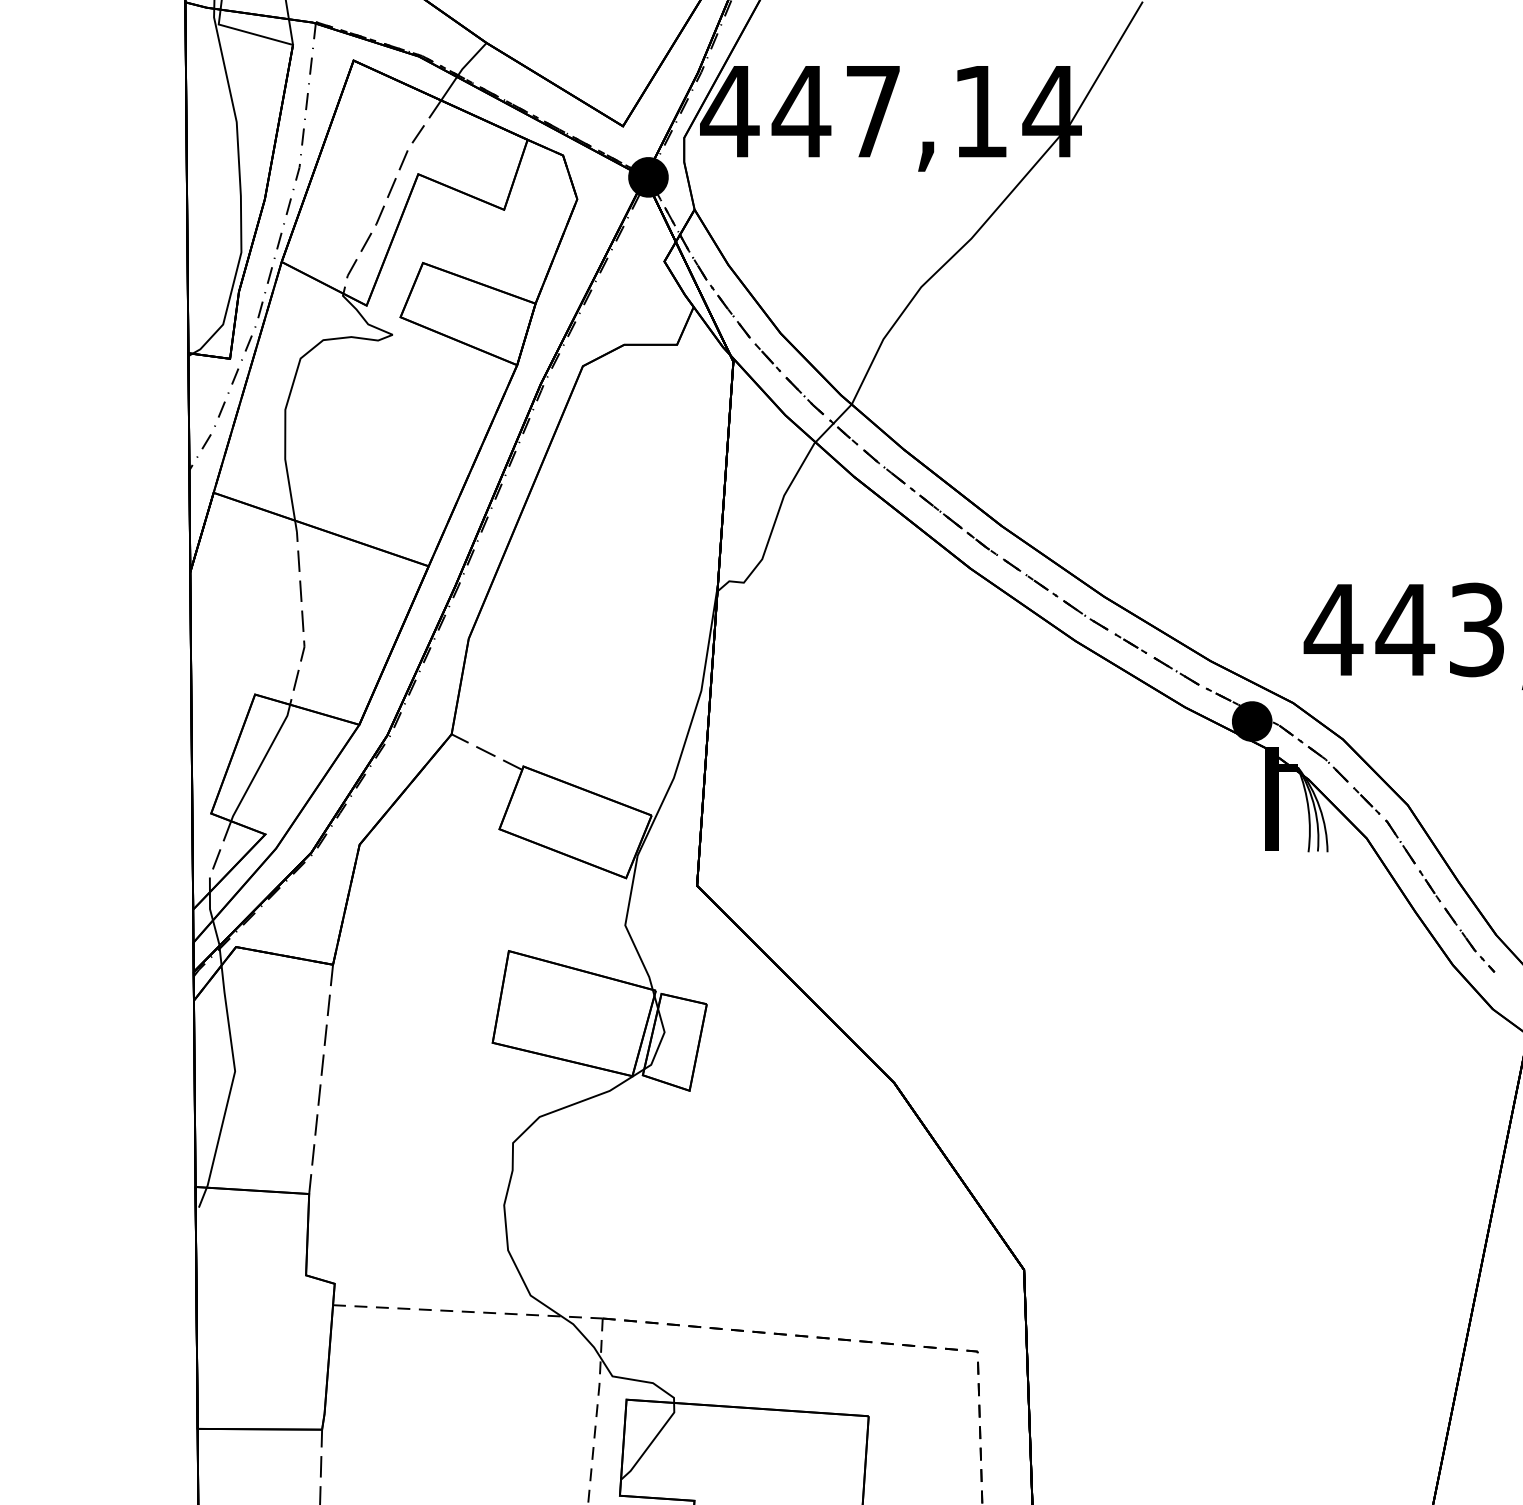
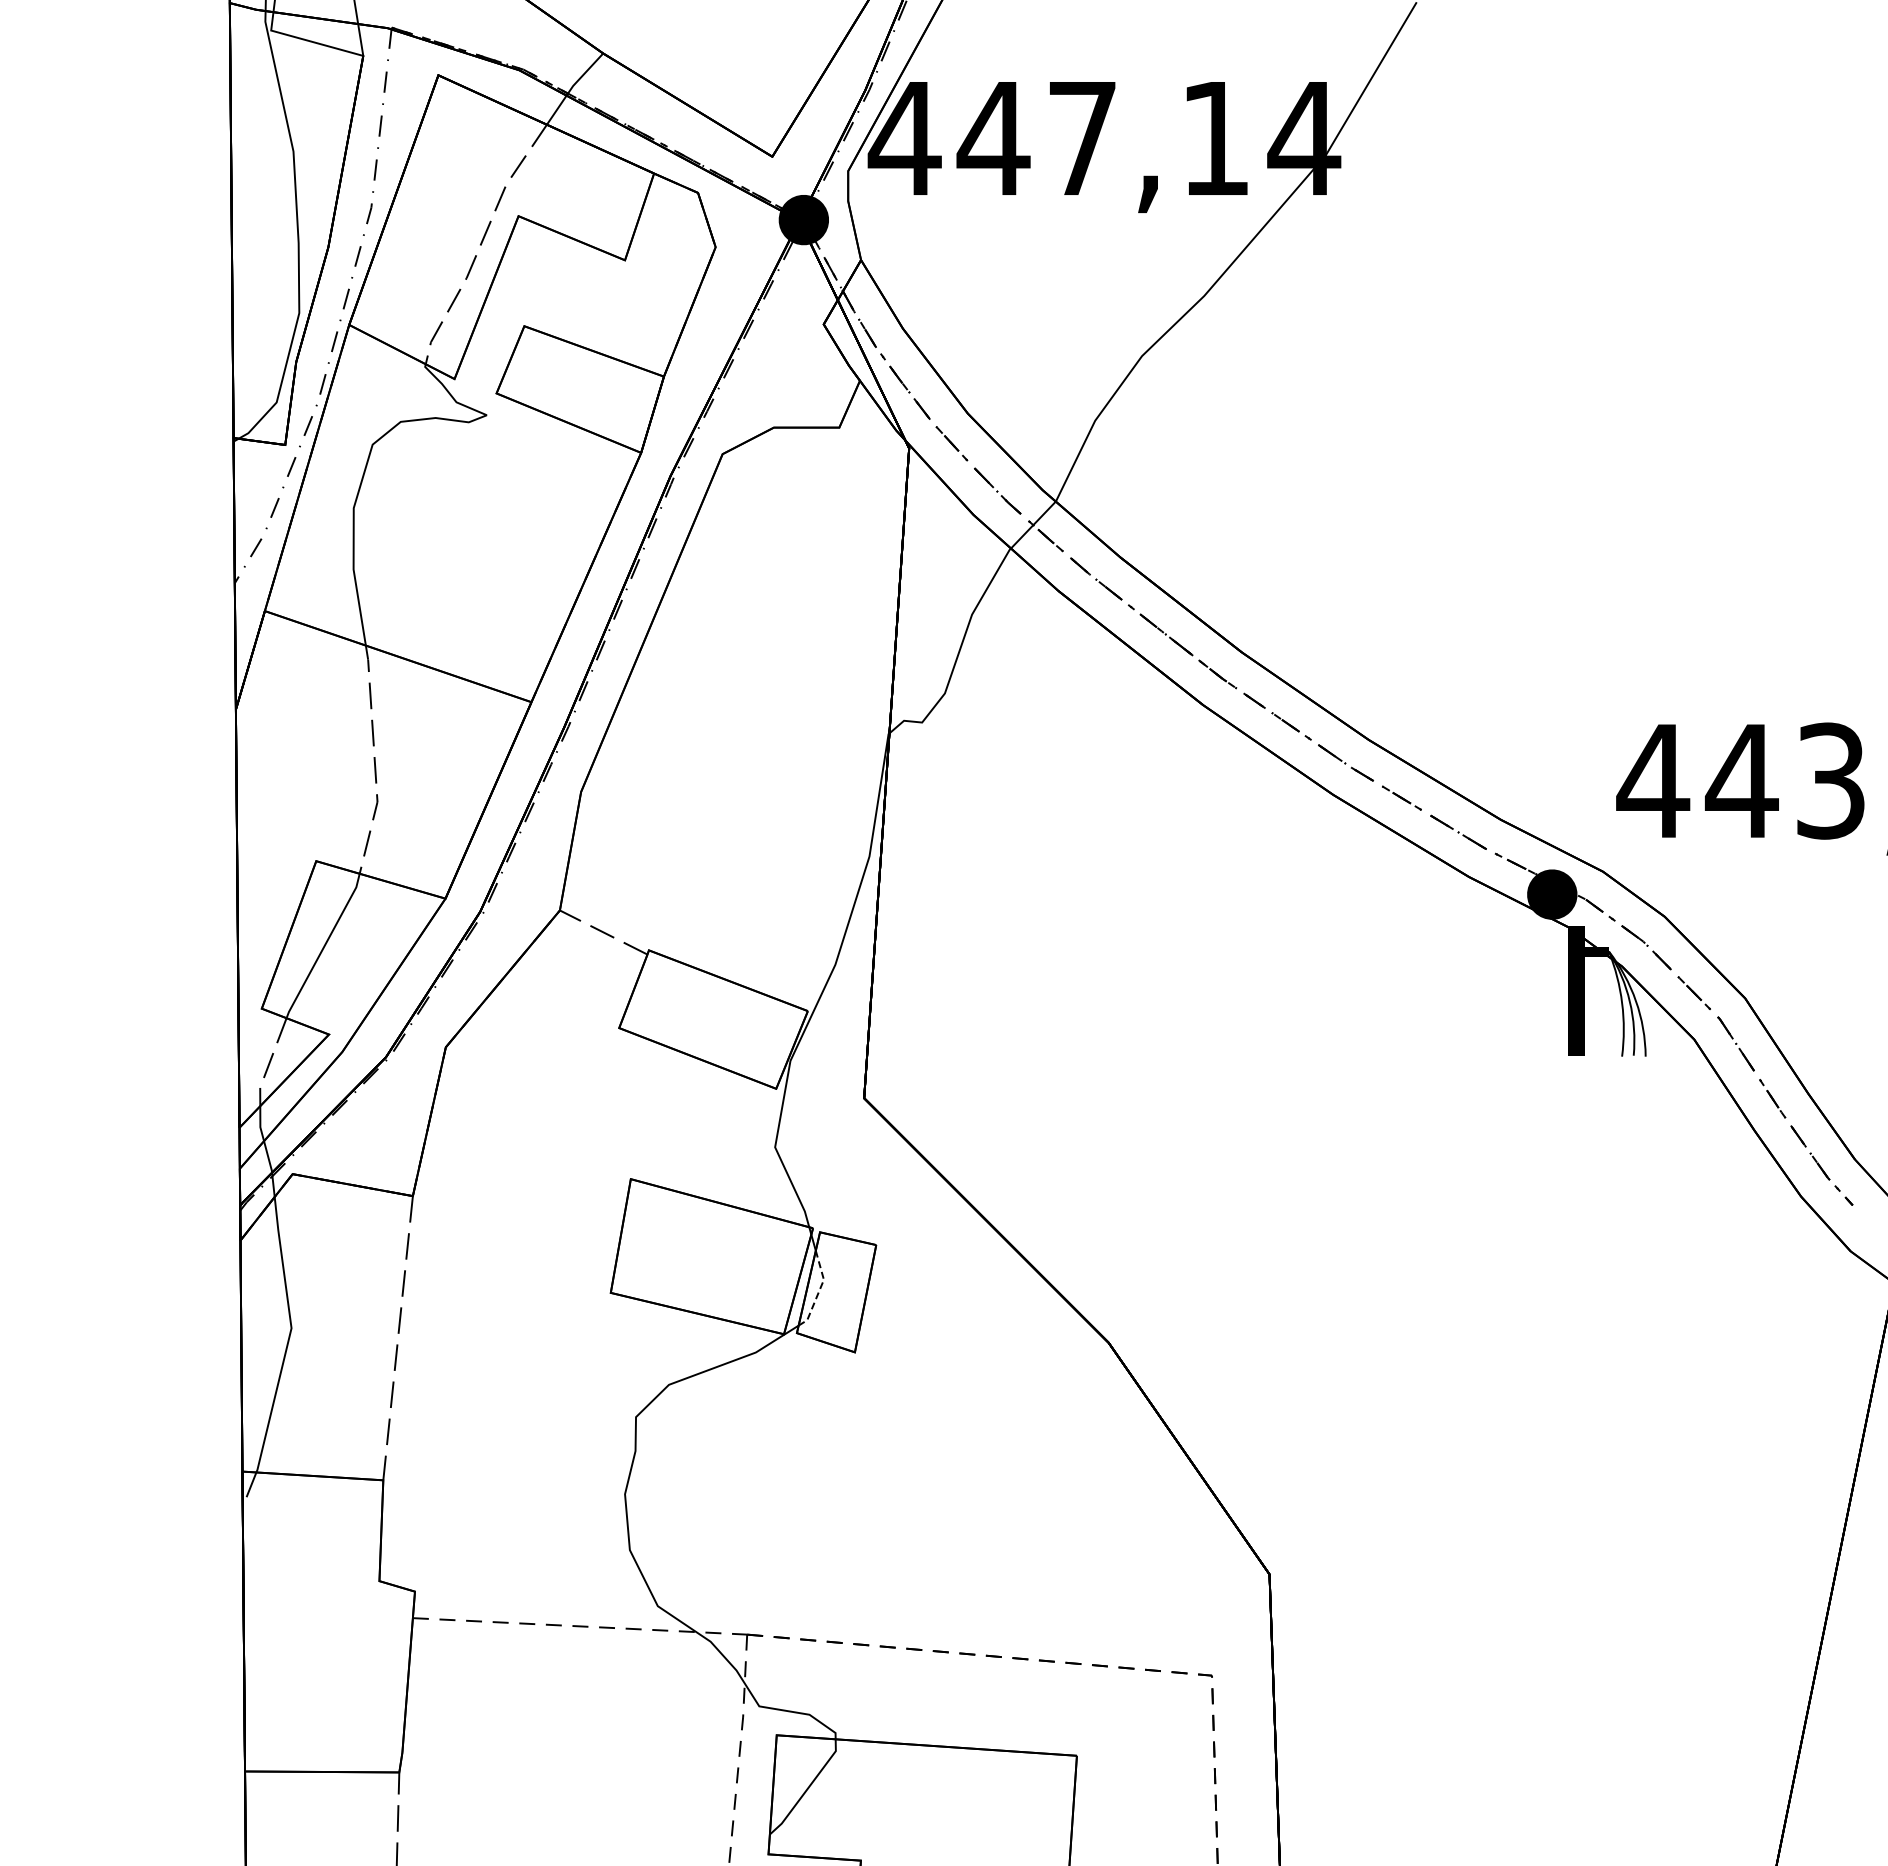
line: (661, 1040) -> (819, 1290), solid -> dashed

